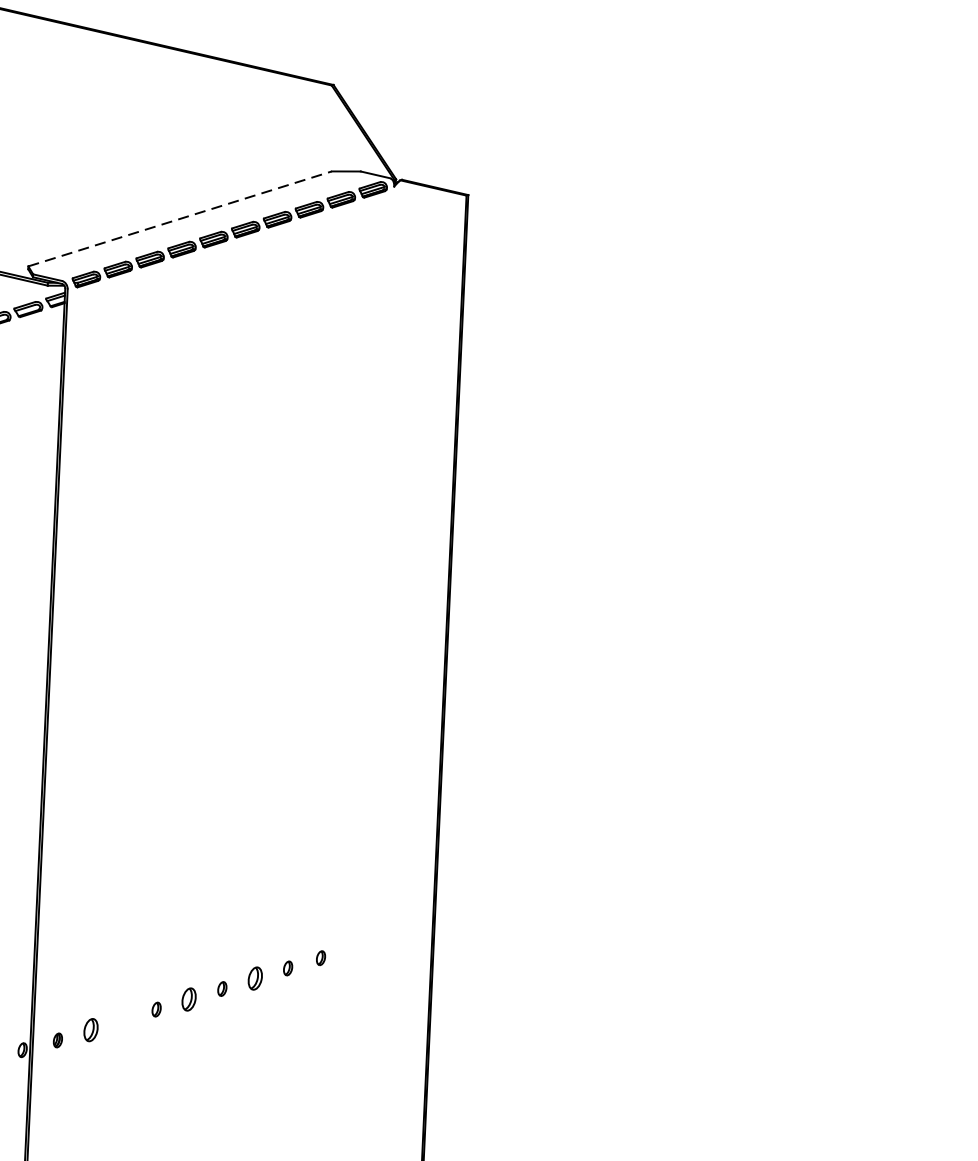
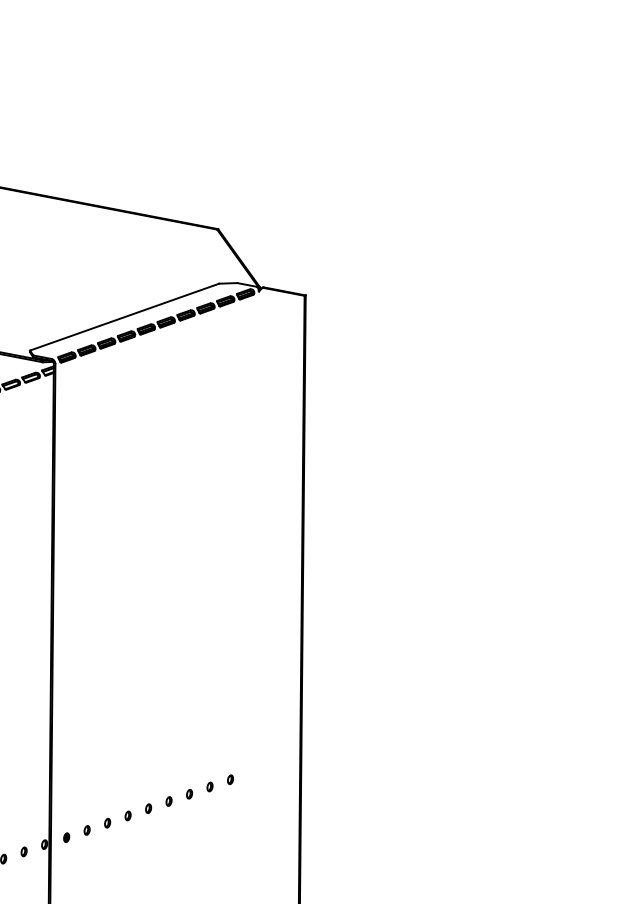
line: (181, 217) -> (125, 316), dashed -> solid
part: (255, 979) -> (189, 794), size x0.62
part: (189, 998) -> (148, 808), size x0.62
part: (123, 1020) -> (107, 823), added
part: (89, 1030) -> (86, 830), size x0.62

